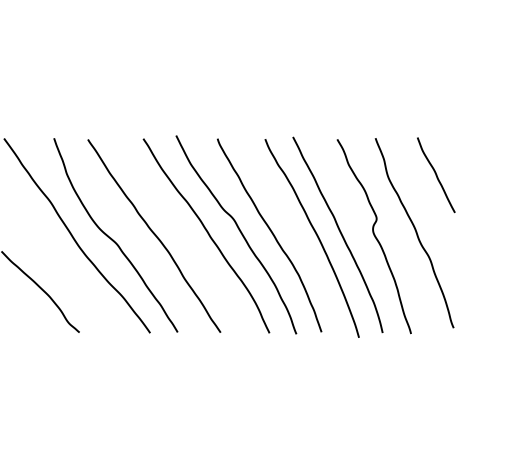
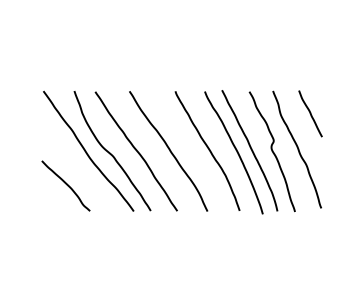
curve: (238, 231) -> (188, 148), removed

